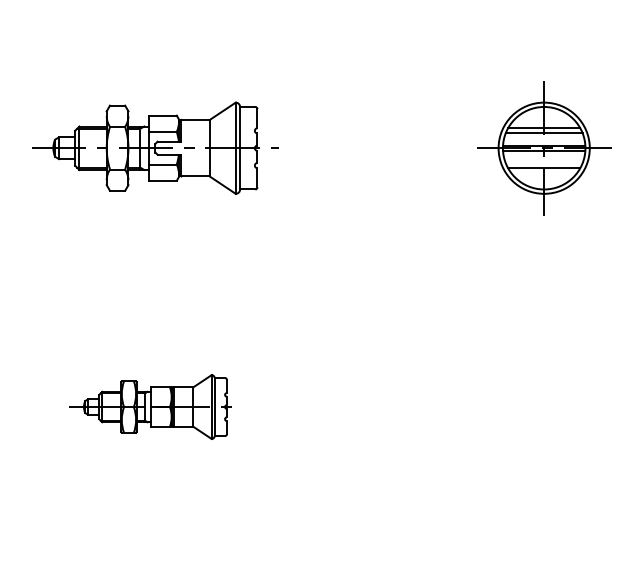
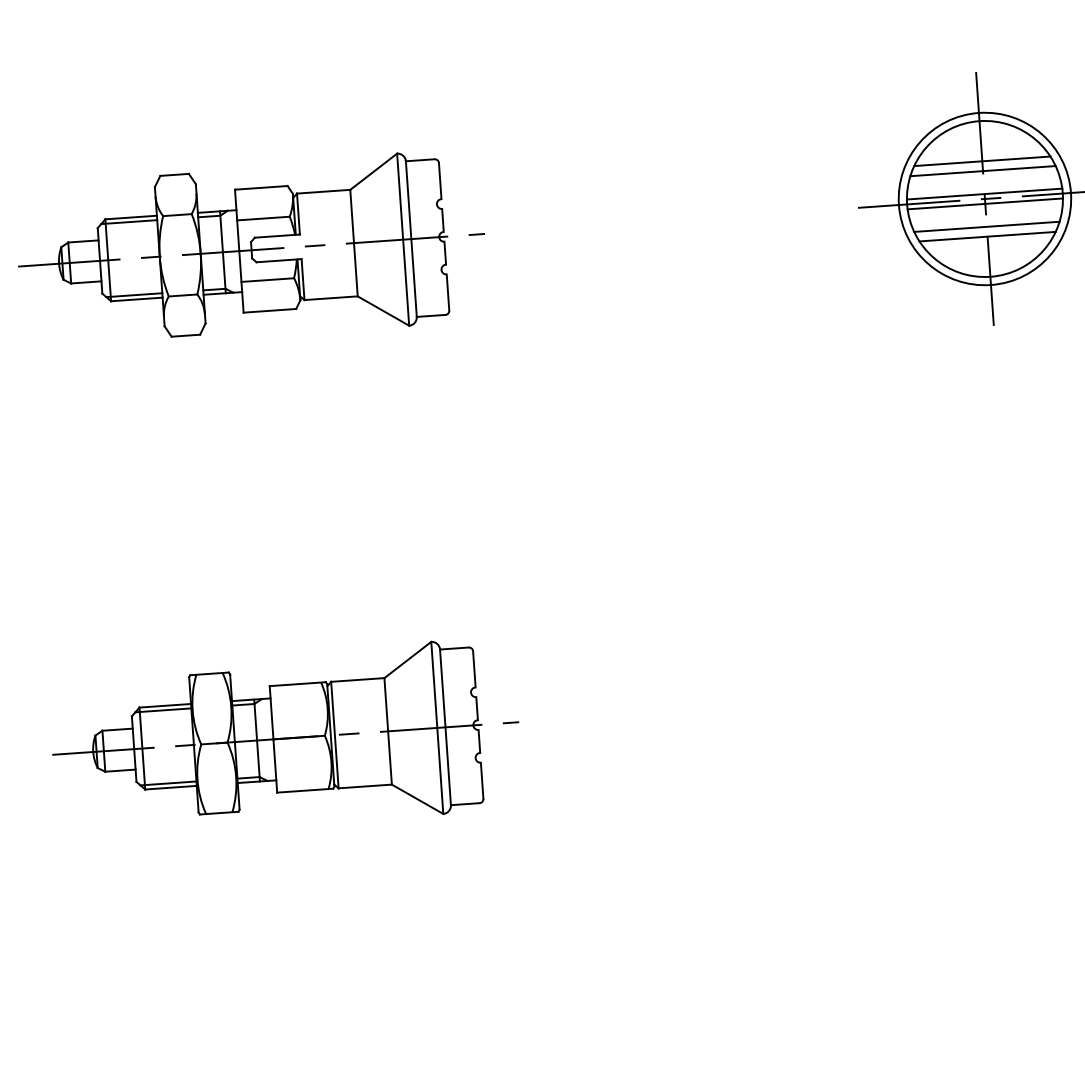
line: (543, 163) -> (985, 227), added
part: (155, 406) -> (285, 737), size x1.43

